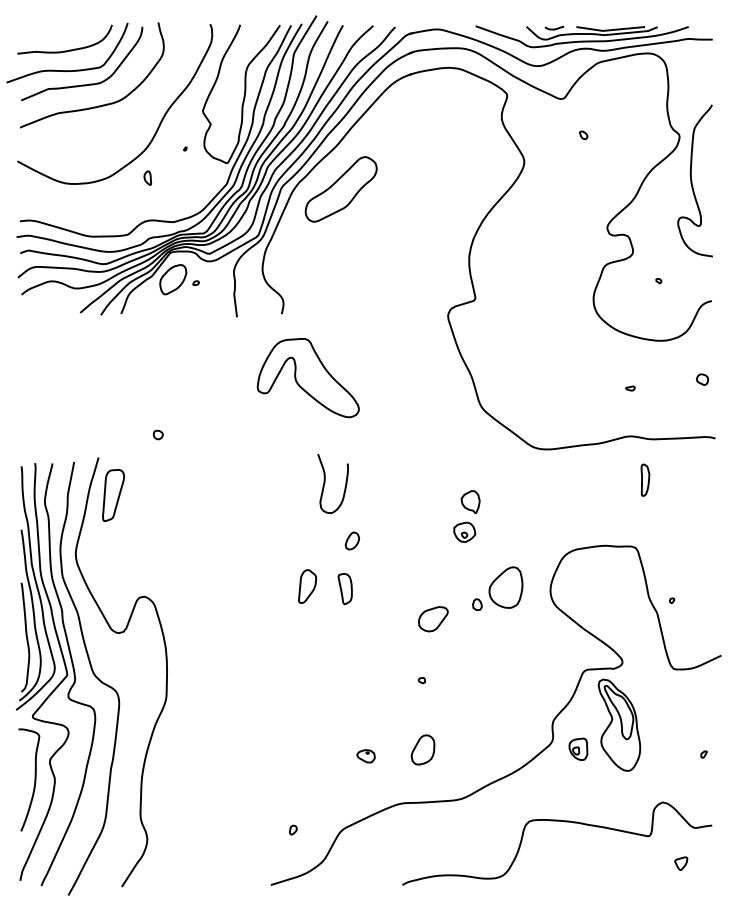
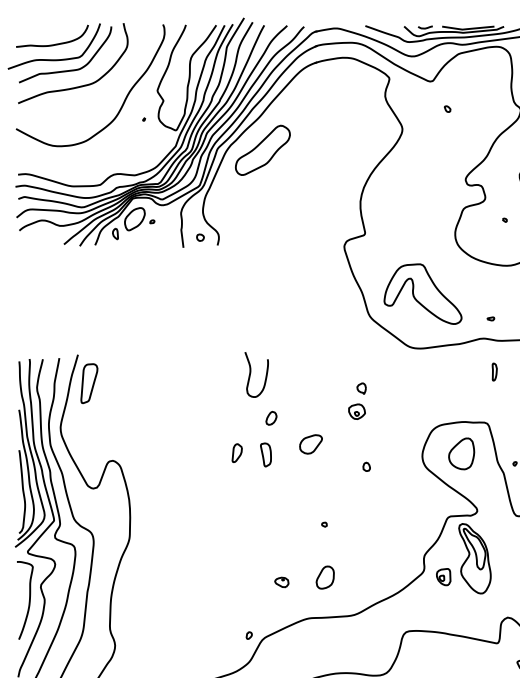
part: (147, 177) -> (115, 233), moved
part: (307, 378) -> (422, 294), moved
part: (630, 388) -> (490, 318), moved
part: (157, 434) -> (199, 237), moved
part: (645, 480) -> (494, 372), size x0.71
part: (470, 501) -> (361, 388), size x0.62
part: (307, 586) -> (237, 453), size x0.71
part: (505, 587) -> (461, 453), moved
part: (433, 619) -> (311, 444), moved
part: (293, 829) -> (249, 635), moved

